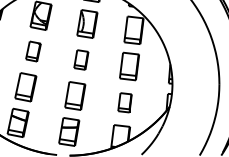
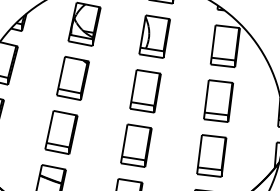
part: (33, 51) -> (73, 78), size x1.43
part: (81, 59) -> (145, 90), size x1.43
part: (124, 102) -> (210, 155), size x1.43

